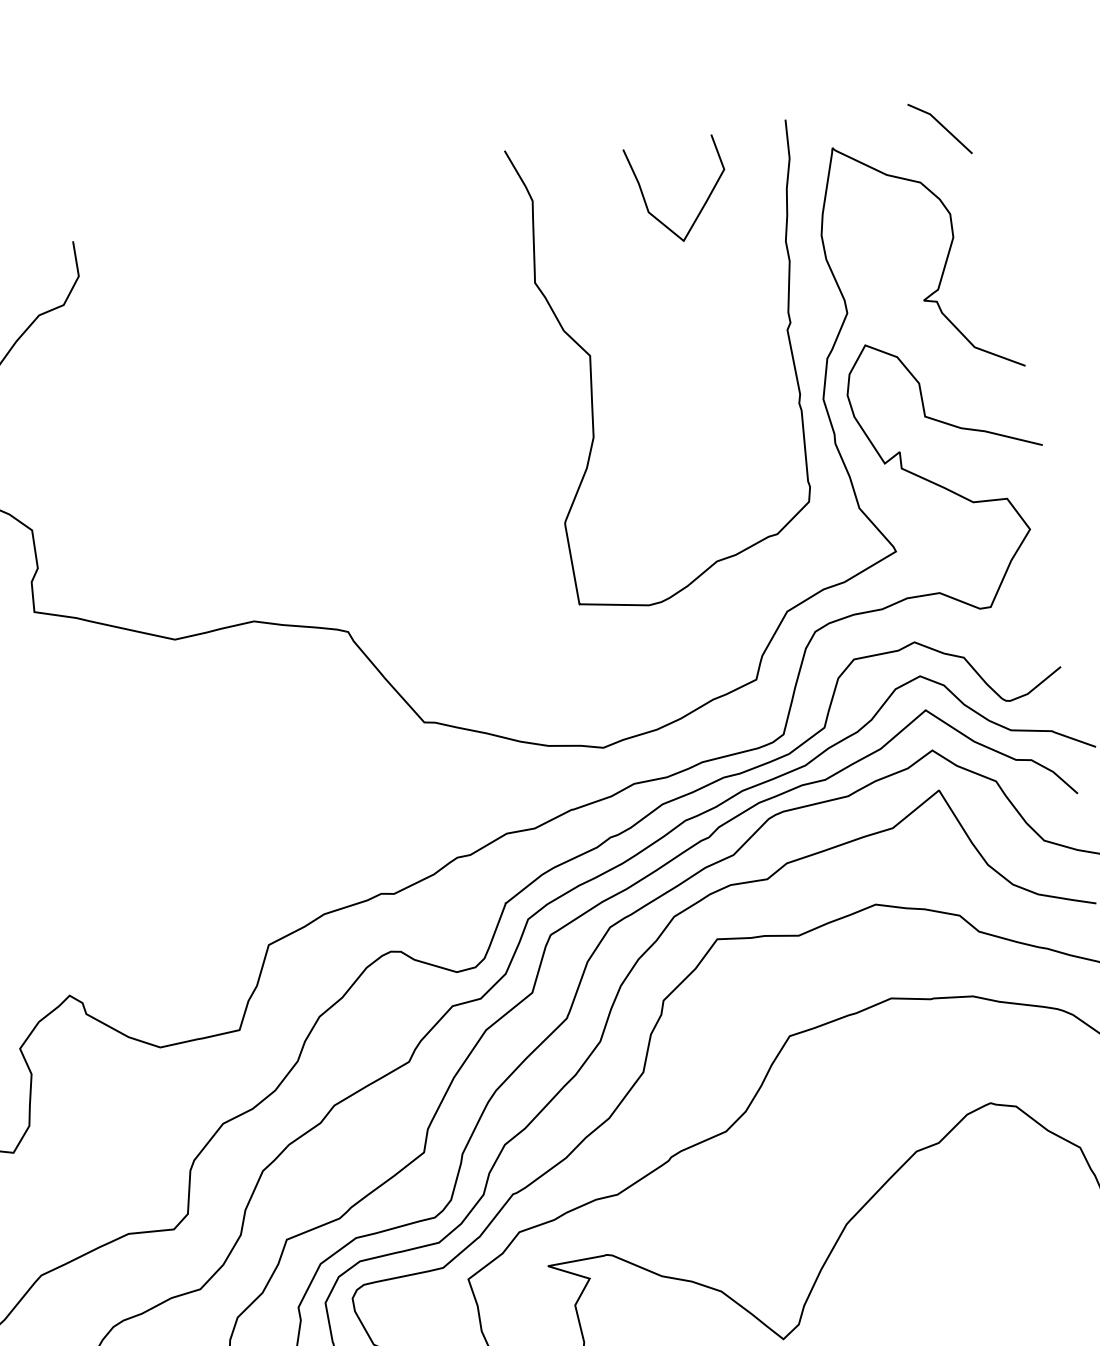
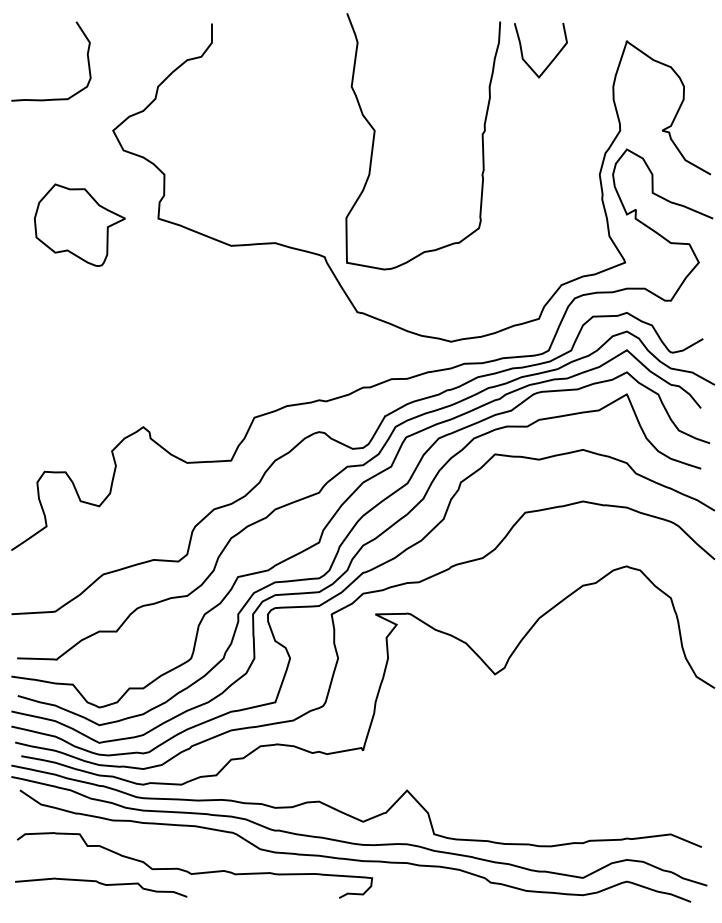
line: (940, 125) -> (686, 38), removed
curve: (592, 362) -> (375, 134), moved

